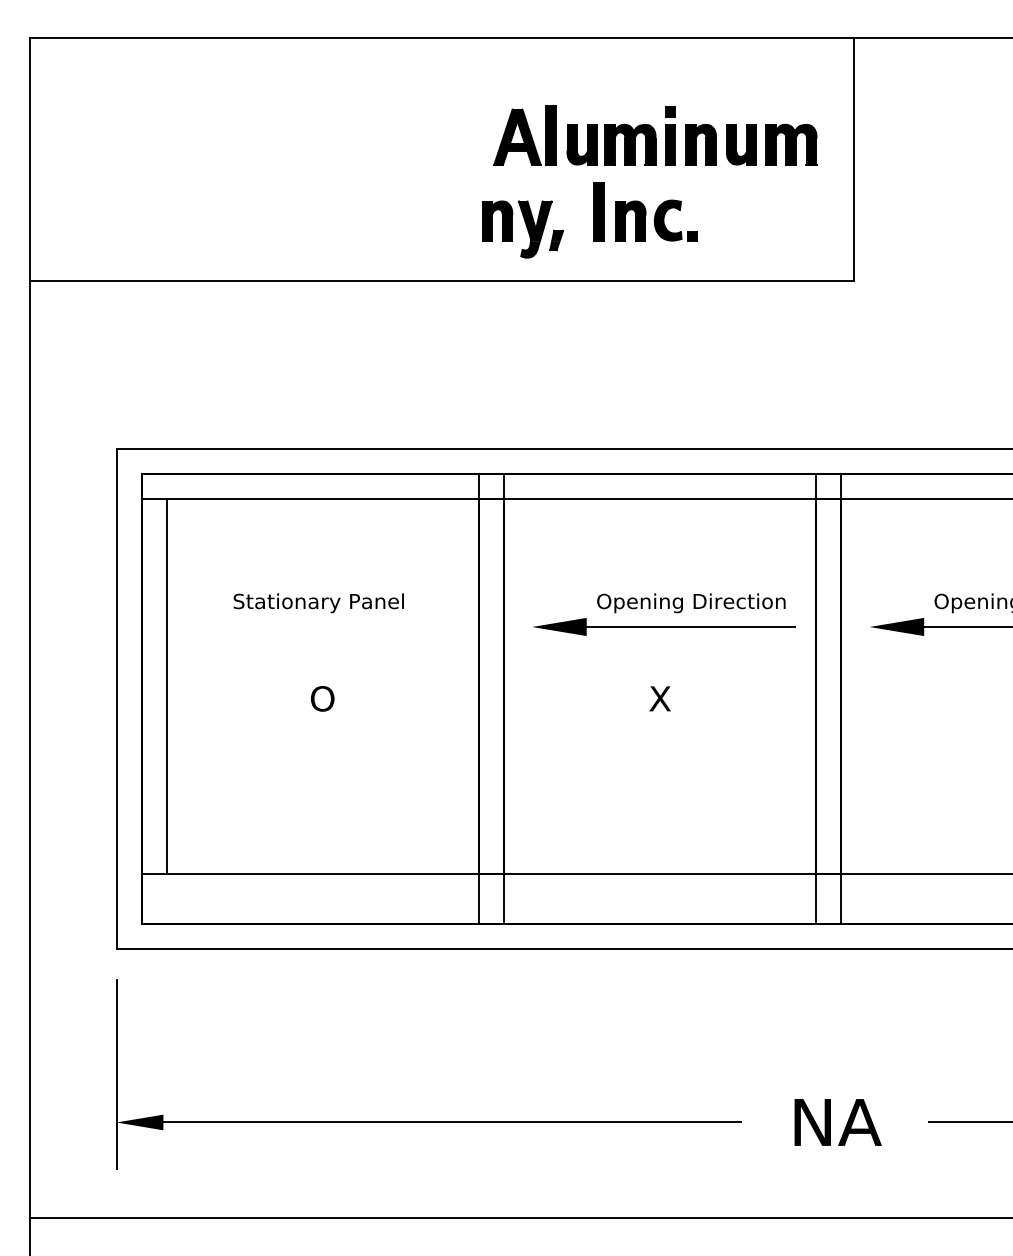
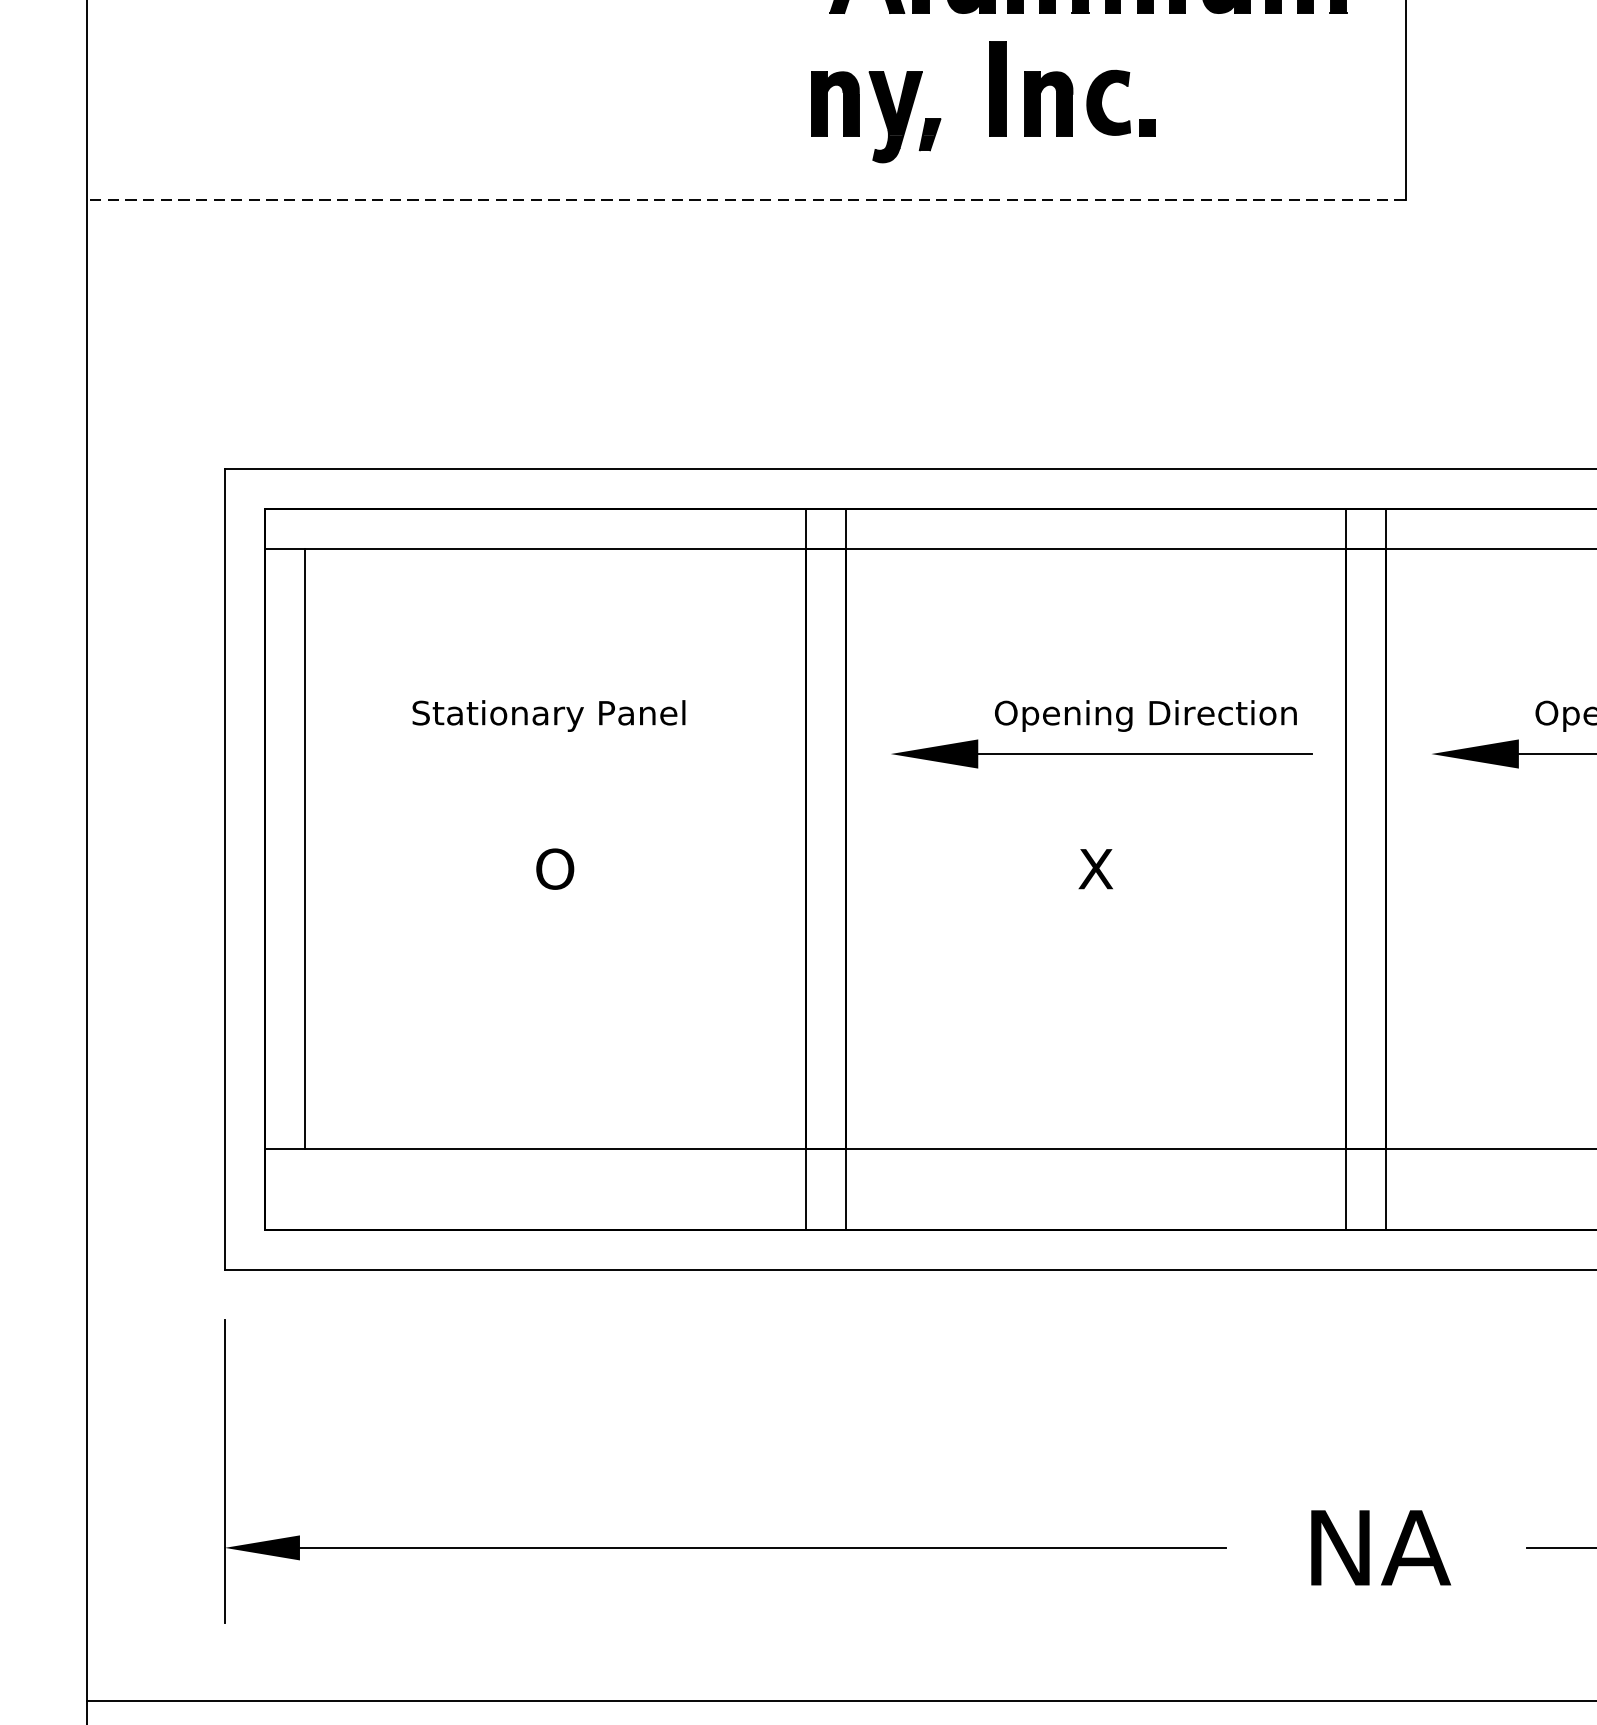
line: (441, 281) -> (745, 200), solid -> dashed

